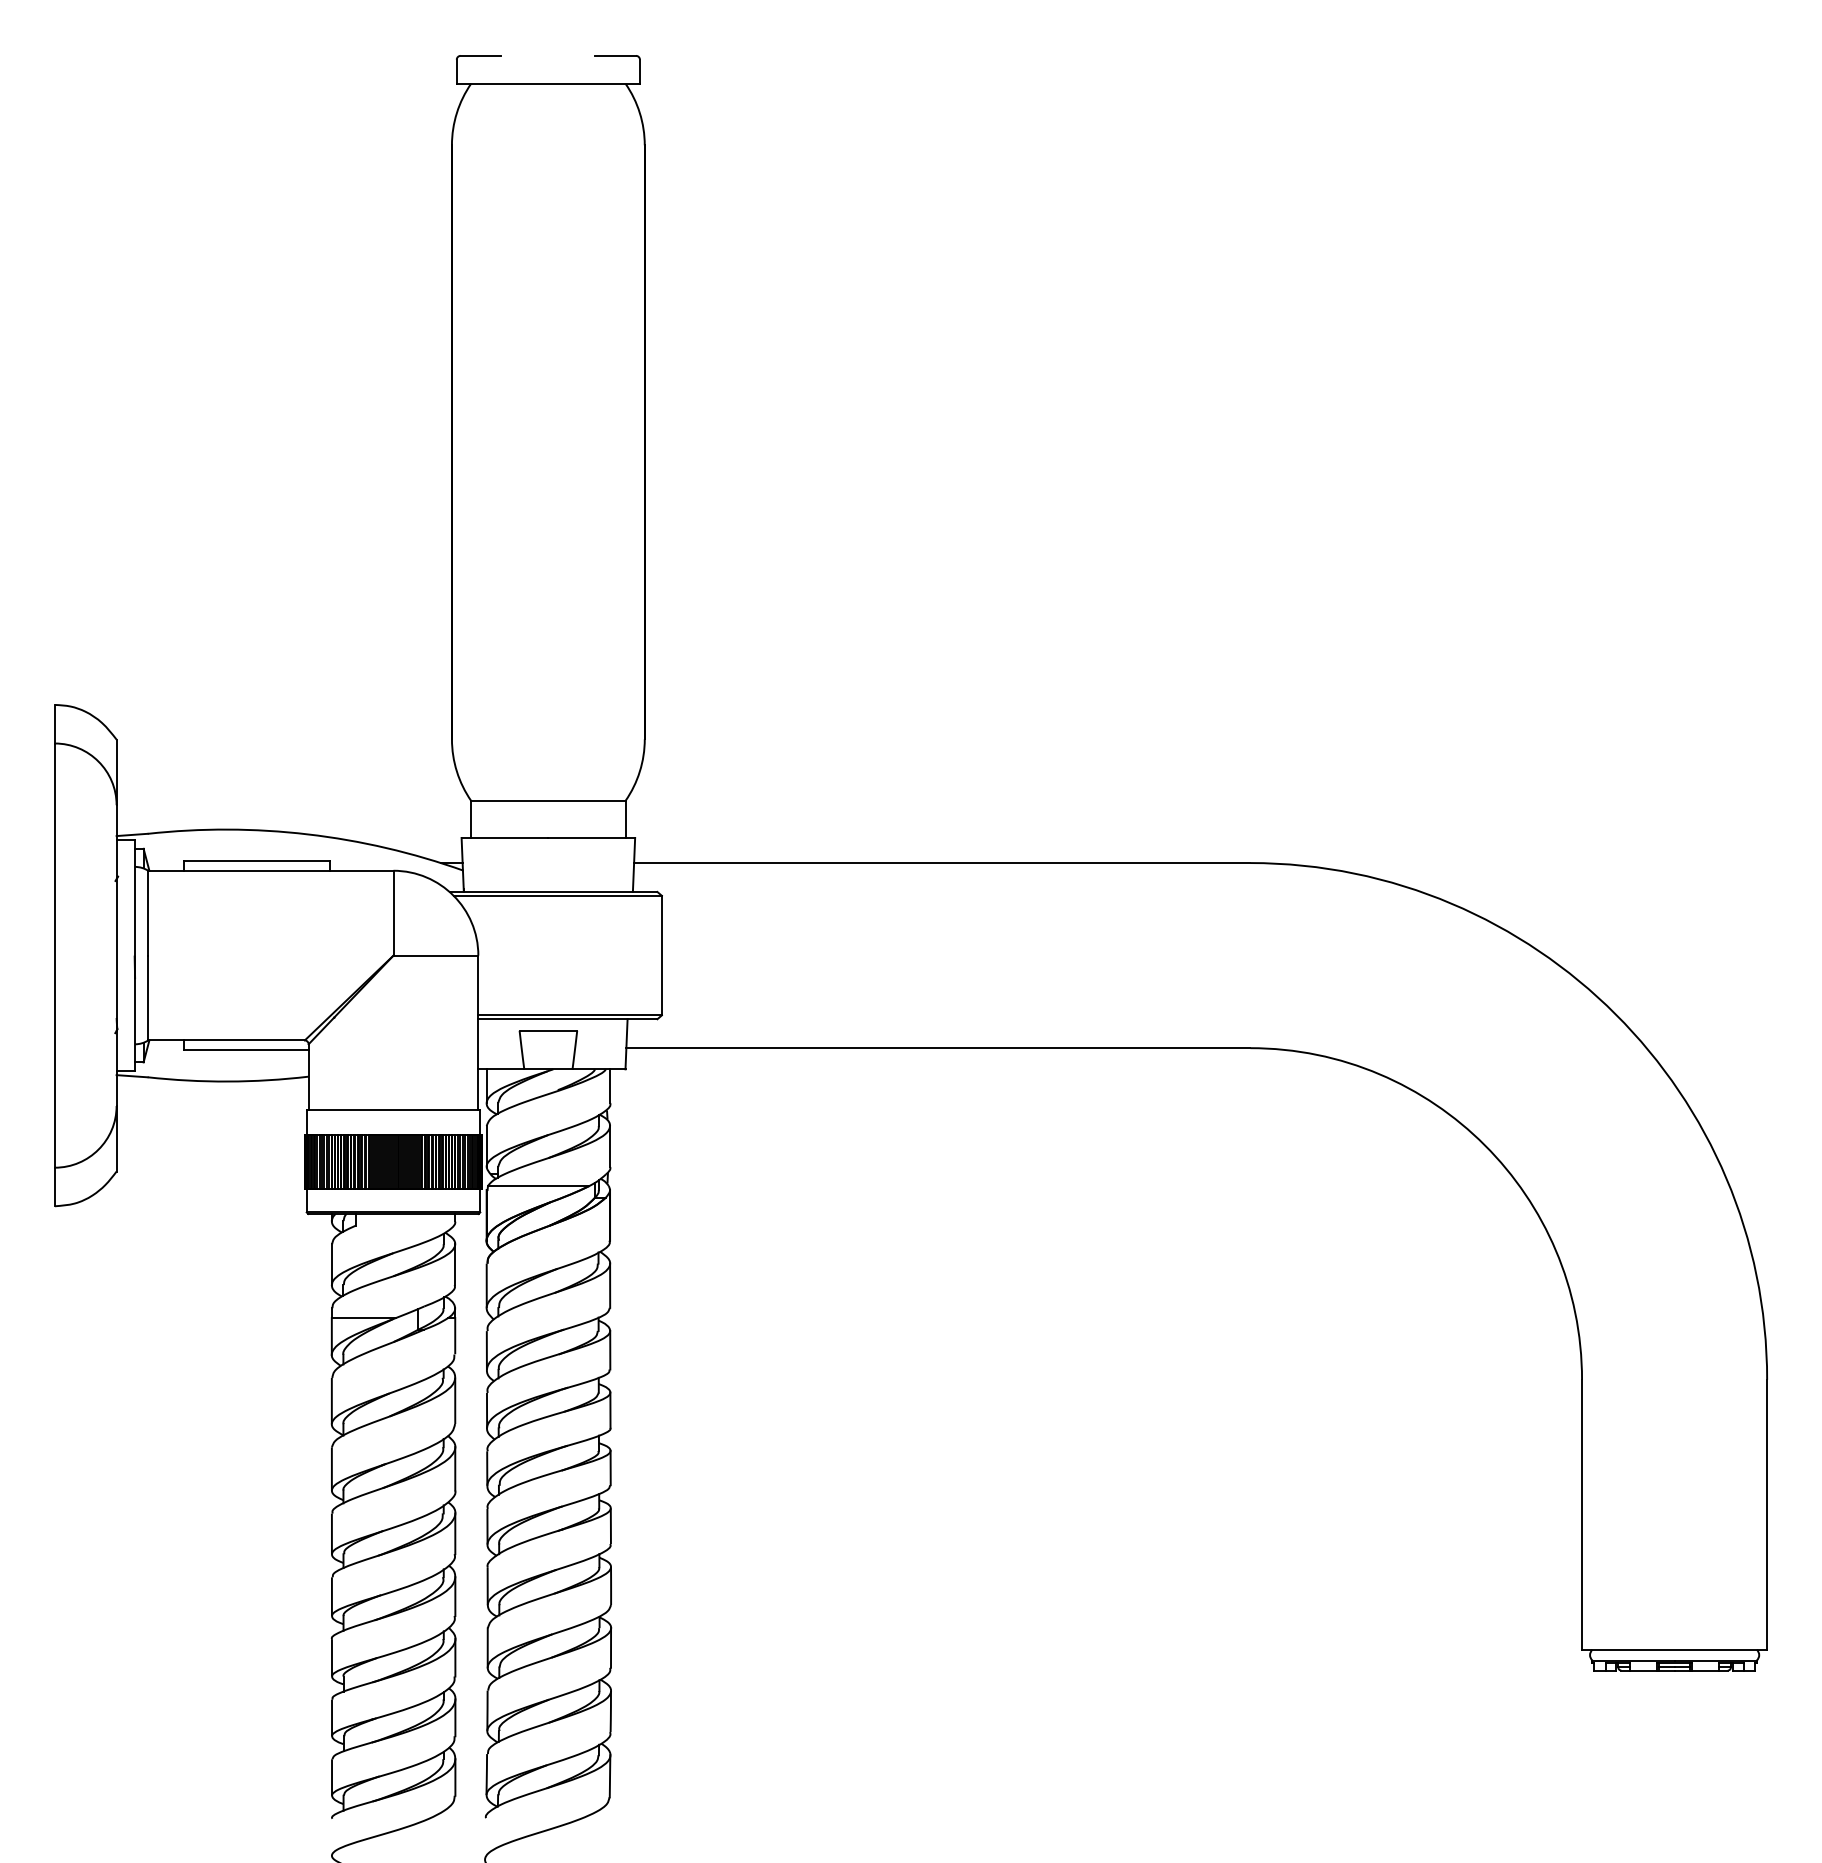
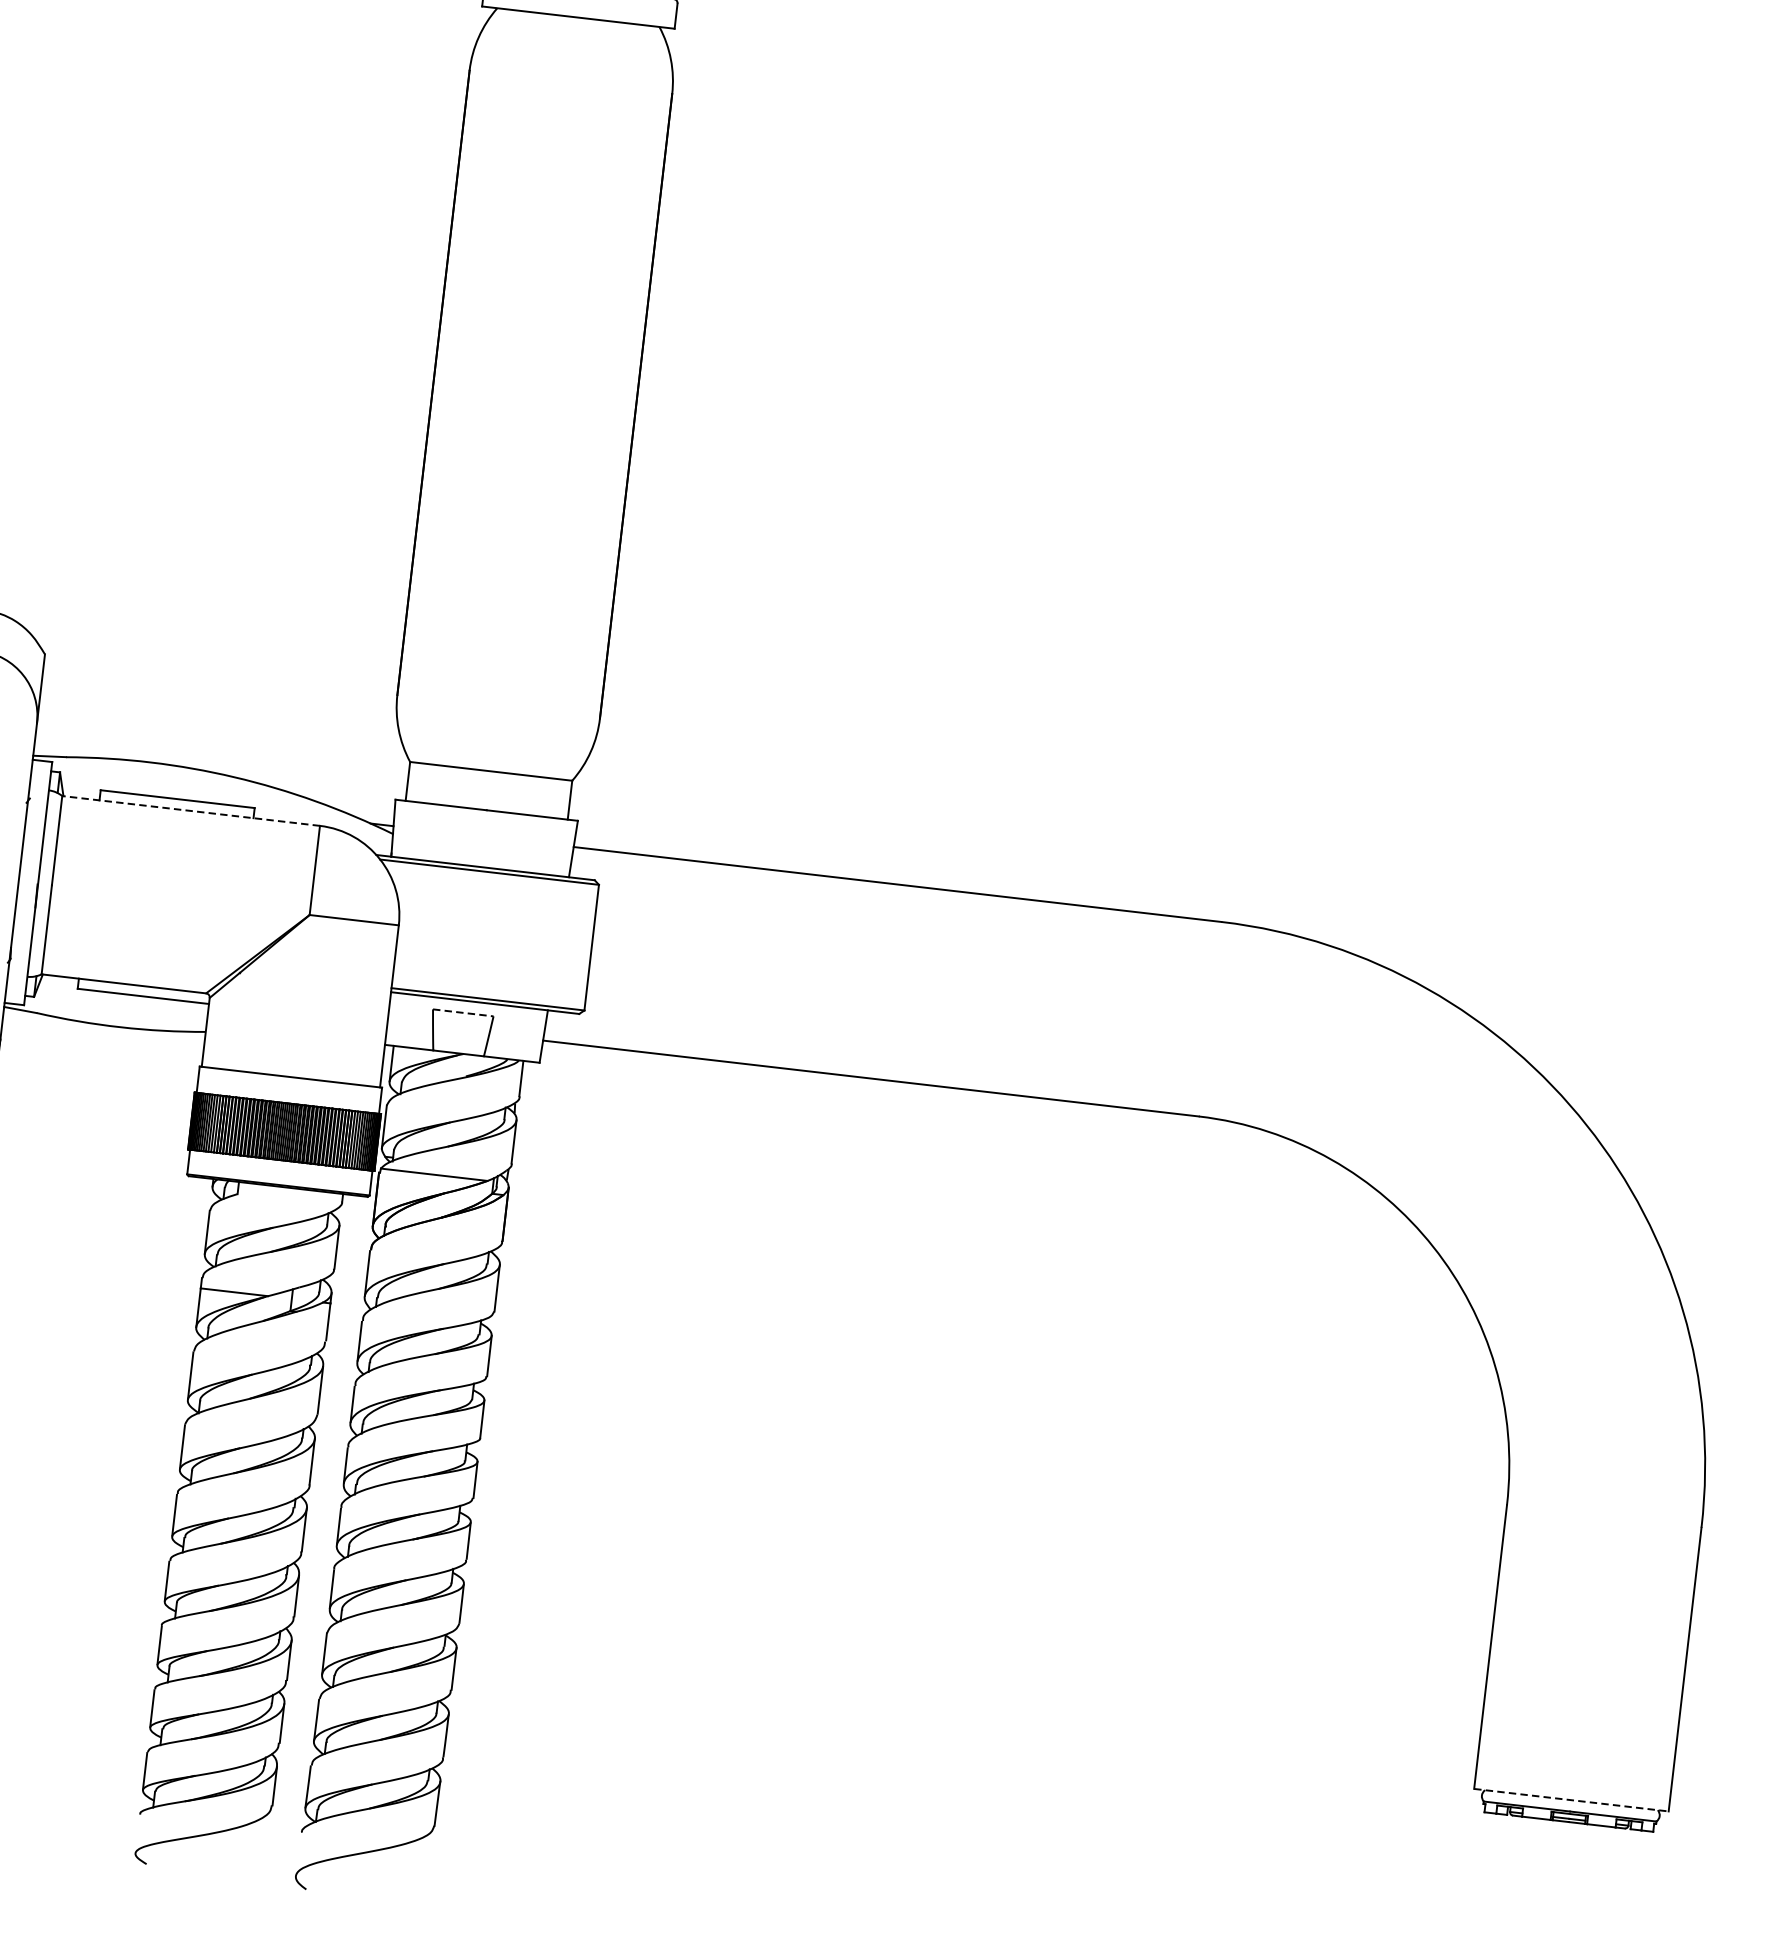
line: (270, 870) -> (190, 810), solid -> dashed
line: (548, 1030) -> (463, 1012), solid -> dashed
line: (1674, 1649) -> (1571, 1799), solid -> dashed

